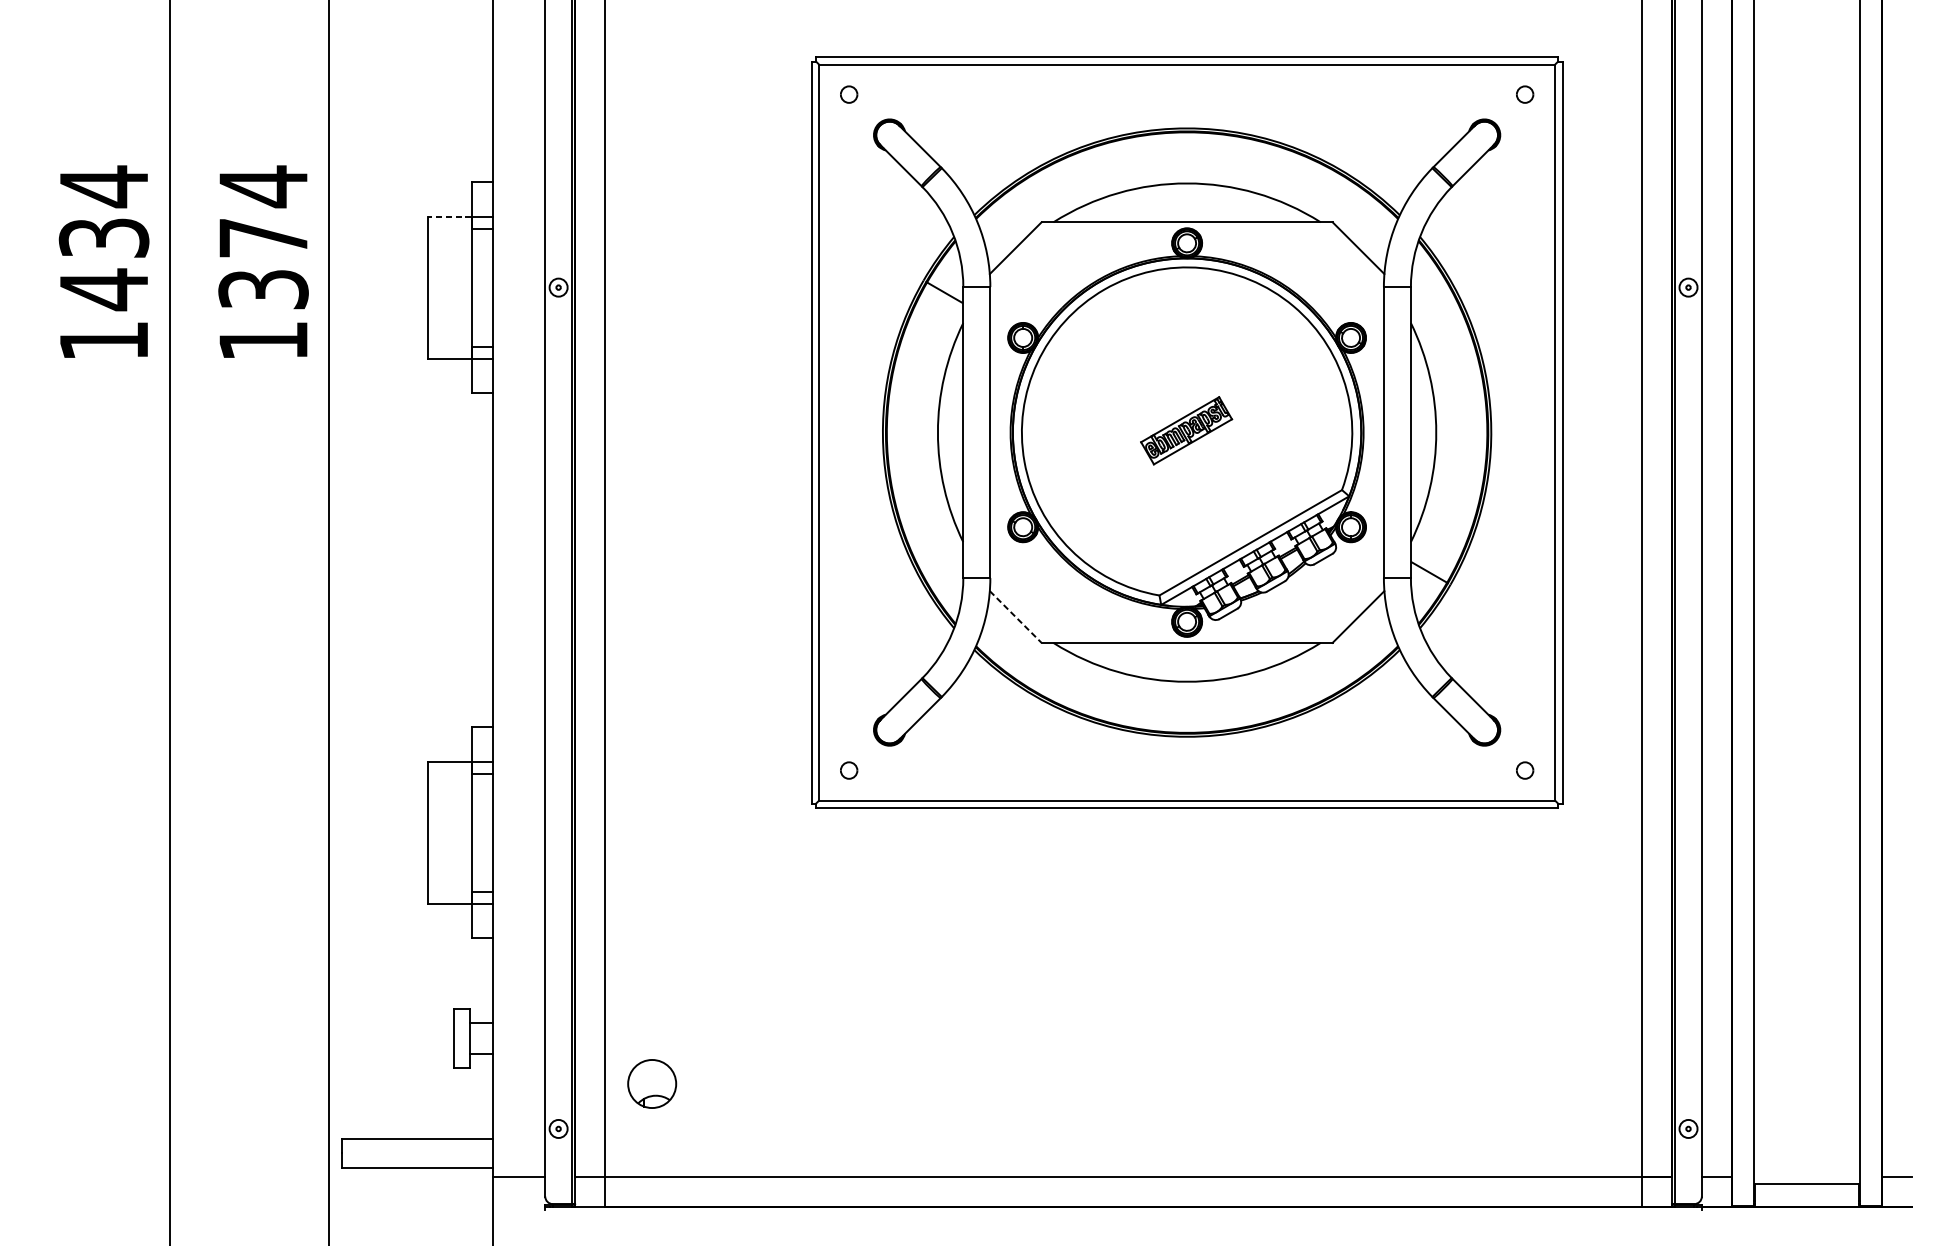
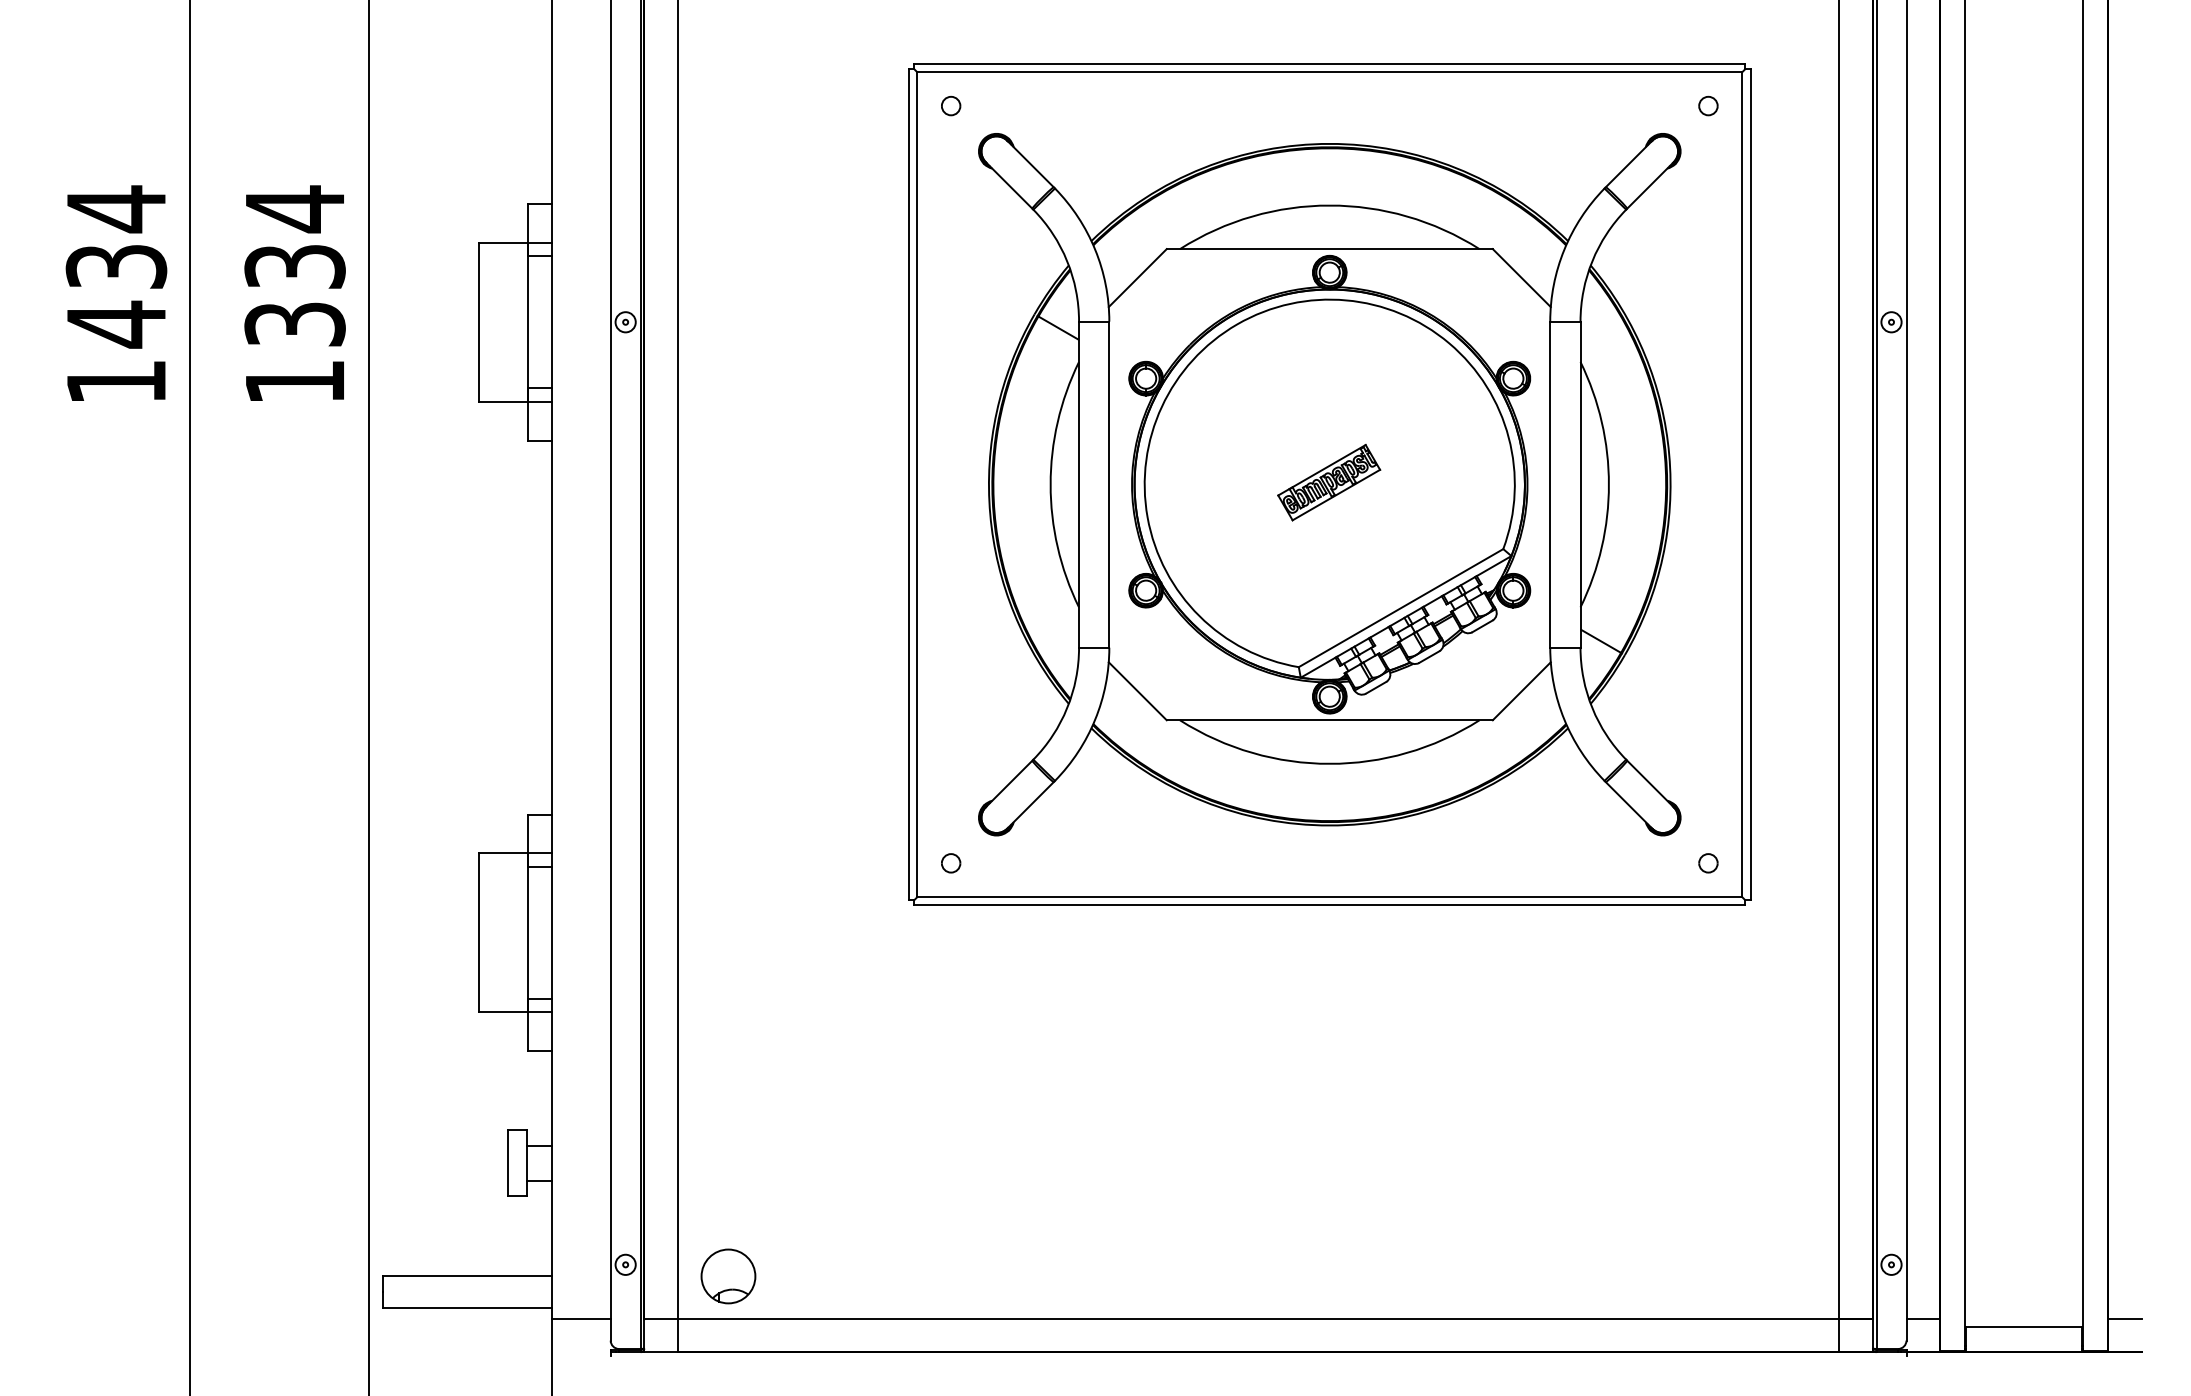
line: (449, 216) -> (503, 242), dashed -> solid
text: (263, 237) -> (294, 266), 1374 -> 1334
line: (1015, 617) -> (1137, 691), dashed -> solid
part: (652, 1084) -> (728, 1276), moved

